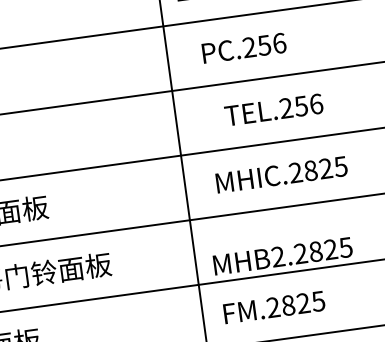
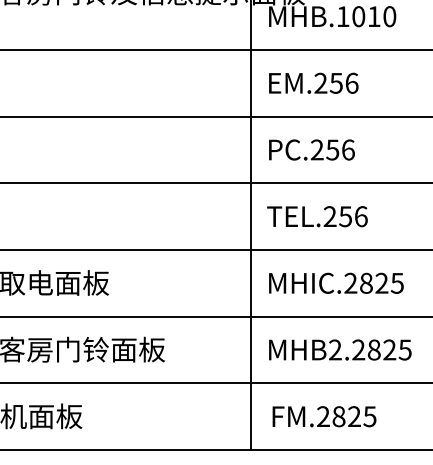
text: (243, 47) -> (311, 149), moved
text: (273, 109) -> (317, 216), moved
text: (281, 173) -> (336, 282), moved
text: (283, 255) -> (340, 349), moved

